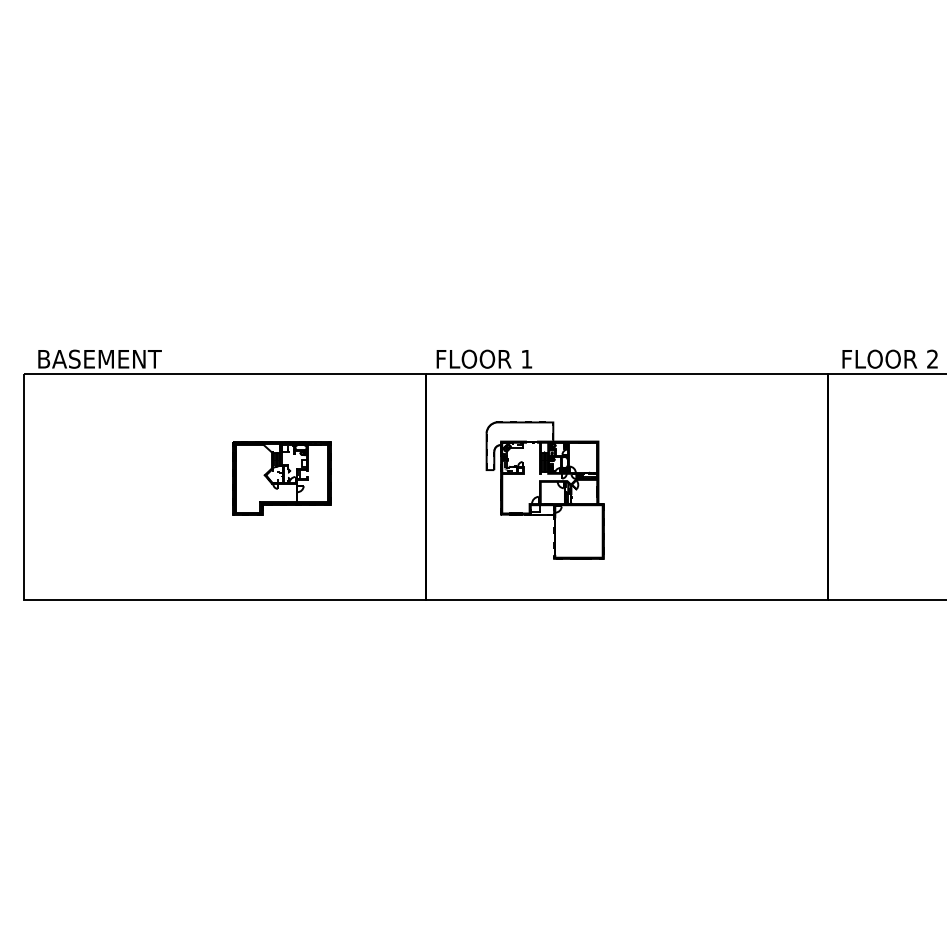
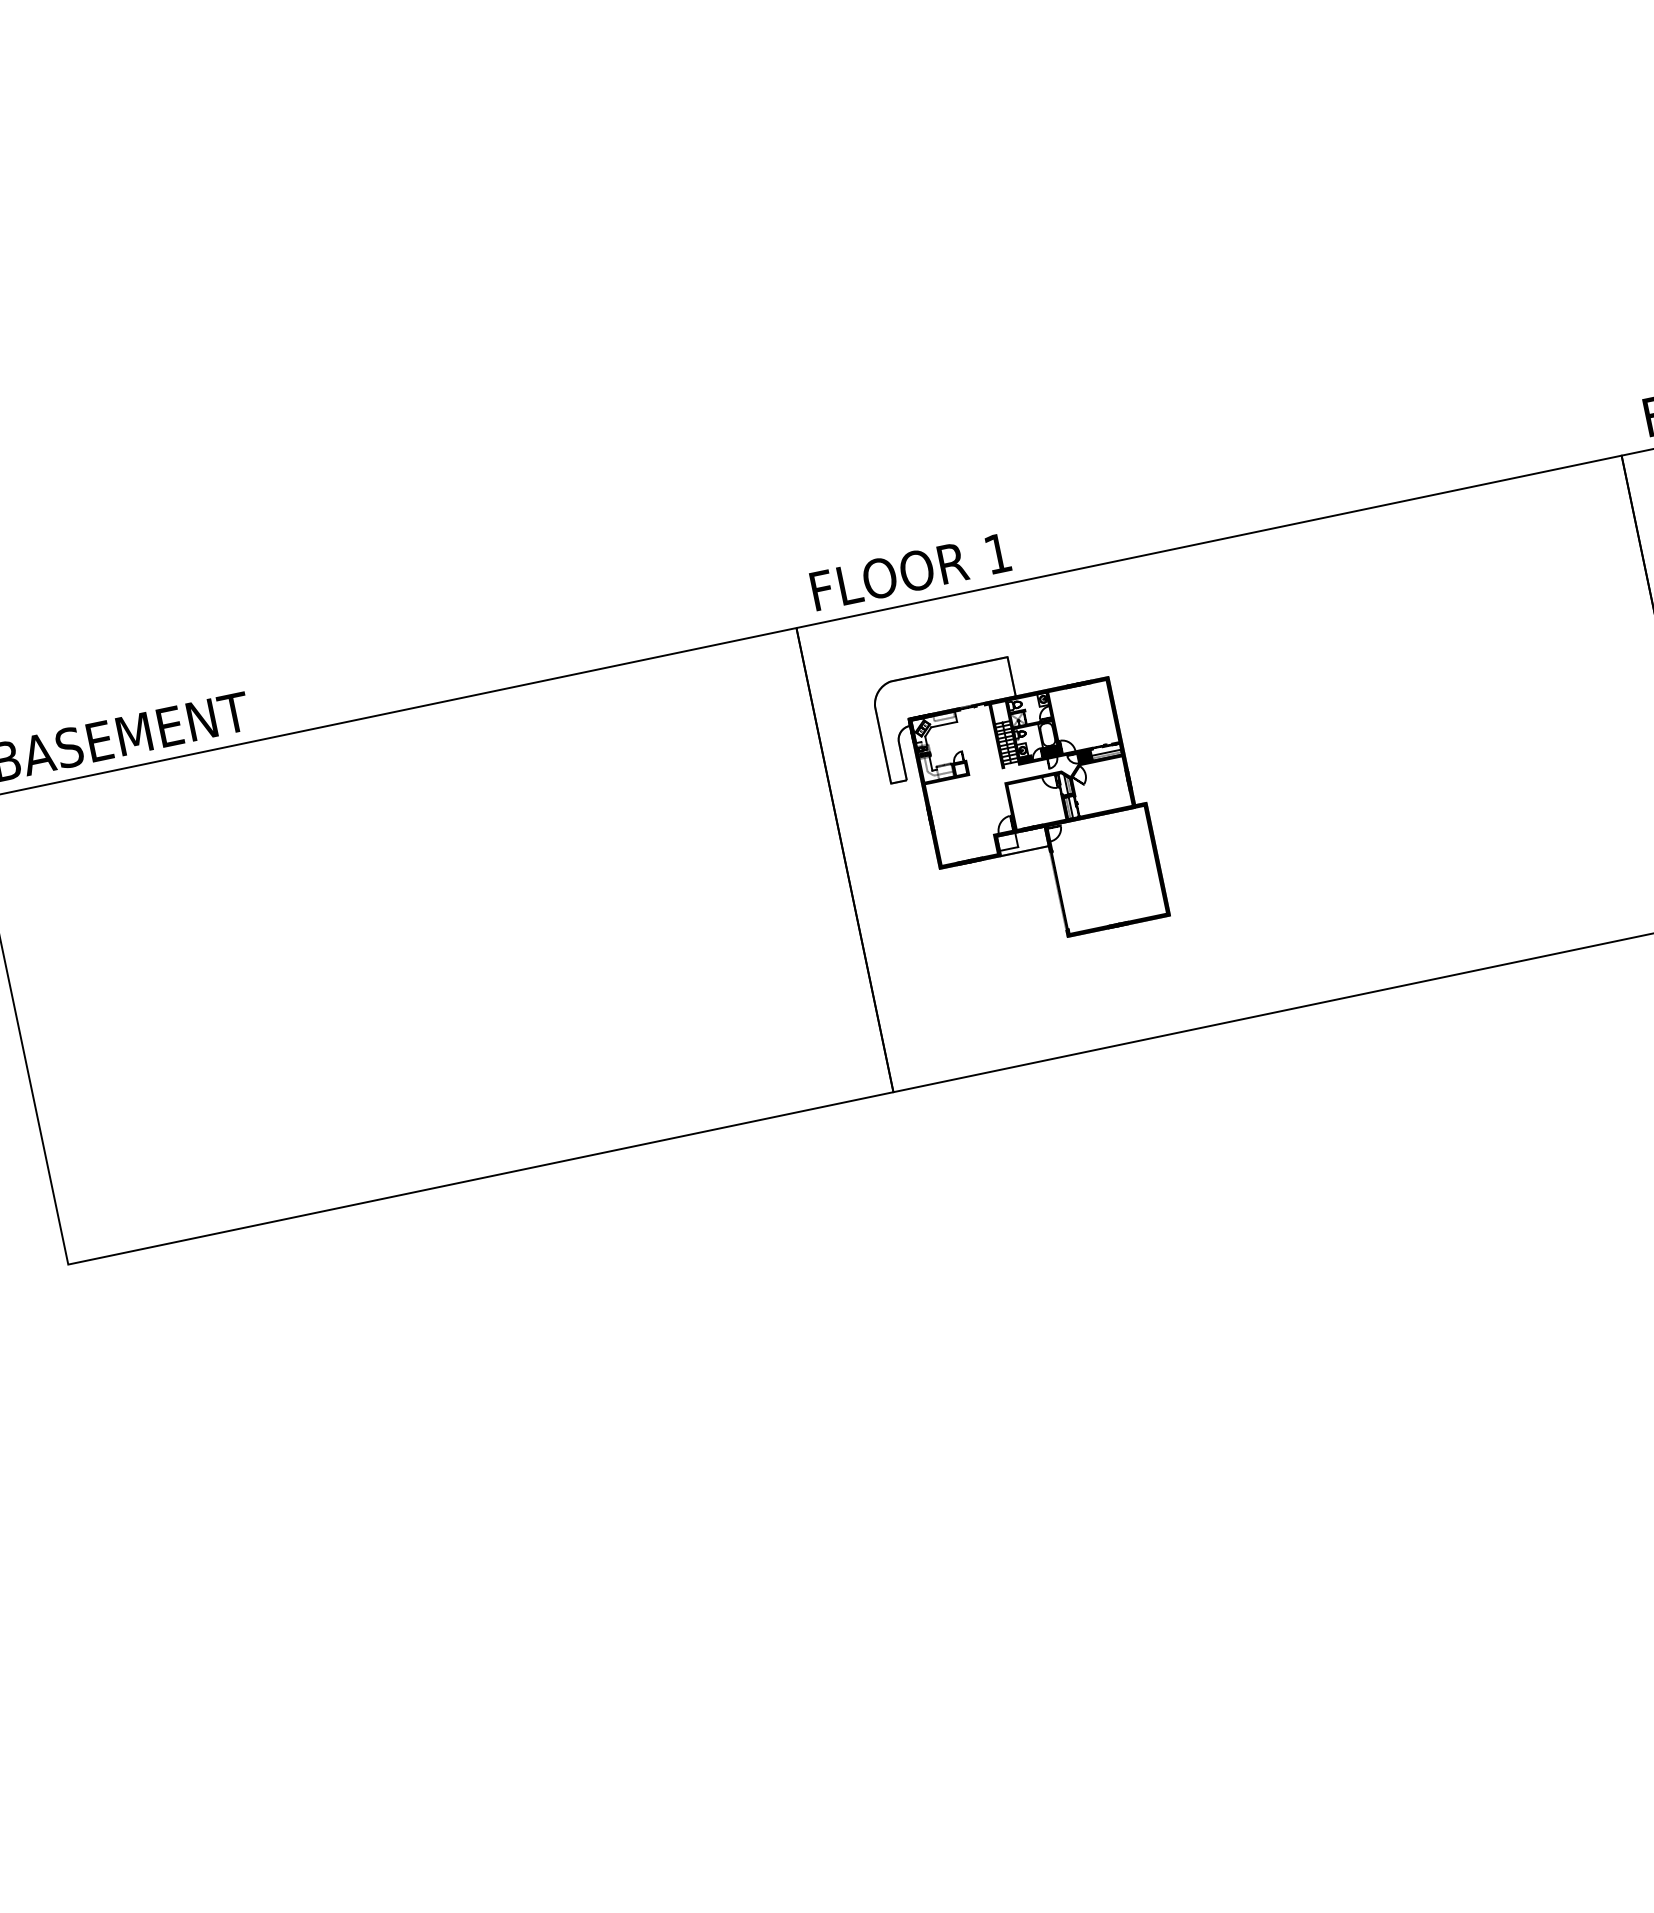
part: (281, 478) -> (545, 903), removed
part: (544, 490) -> (1018, 800), moved

